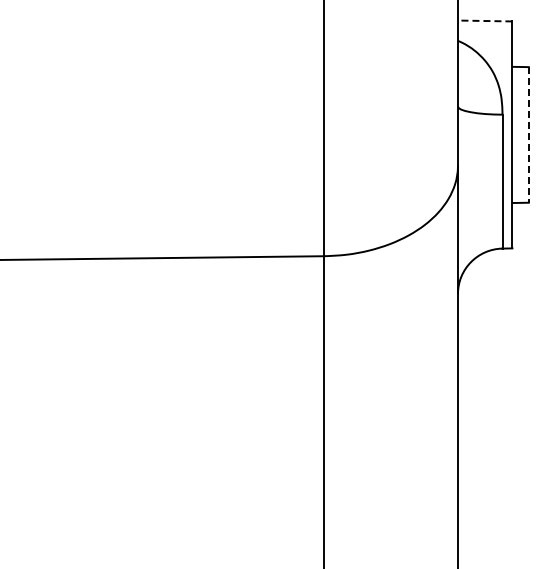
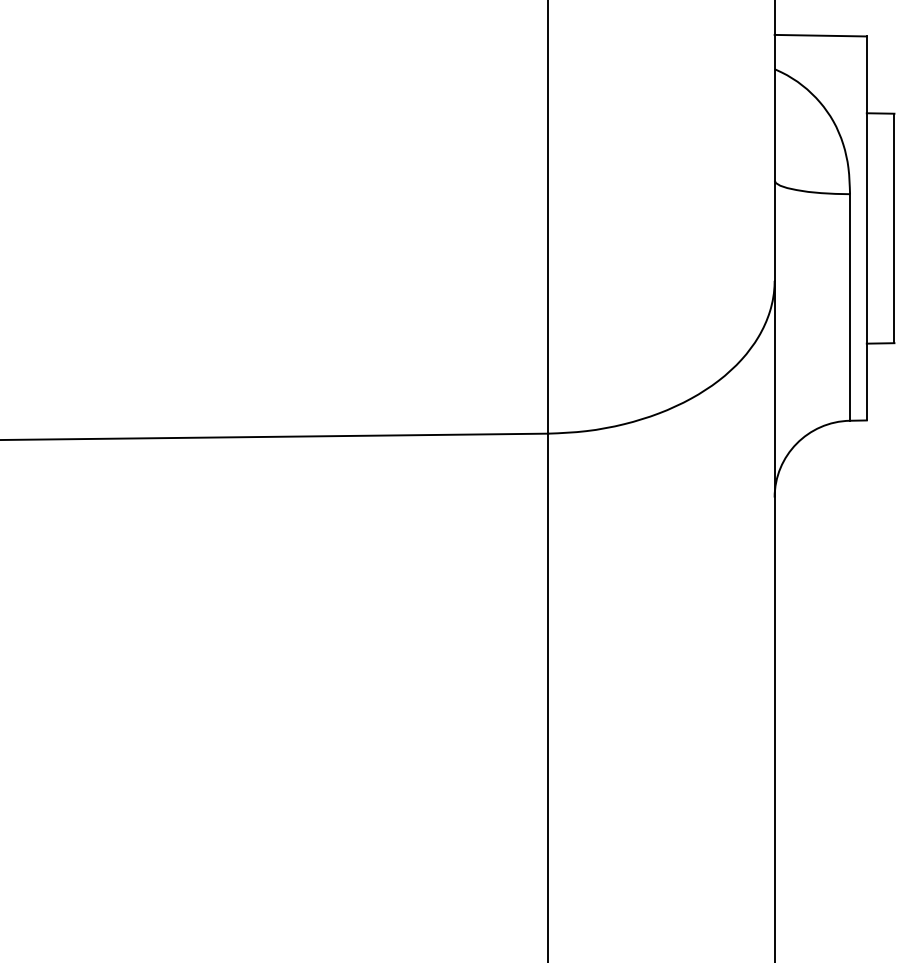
line: (484, 21) -> (819, 36), dashed -> solid
line: (528, 134) -> (893, 227), dashed -> solid

